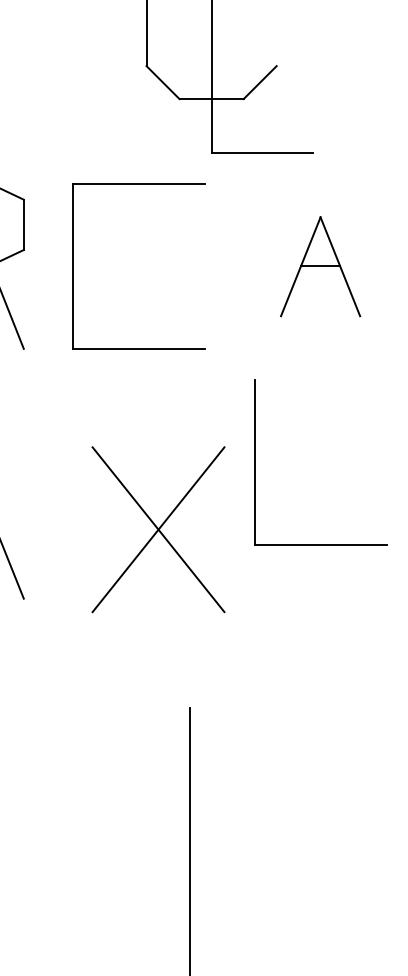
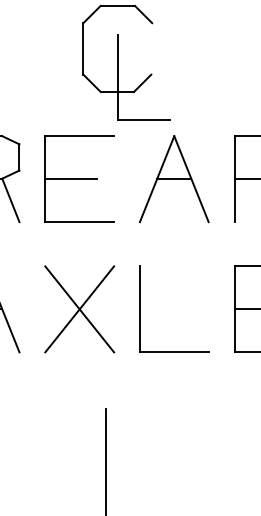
line: (121, 265) -> (70, 178), added
part: (319, 267) -> (173, 179), size x1.67
part: (255, 460) -> (140, 308), moved
part: (158, 529) -> (79, 309), moved

